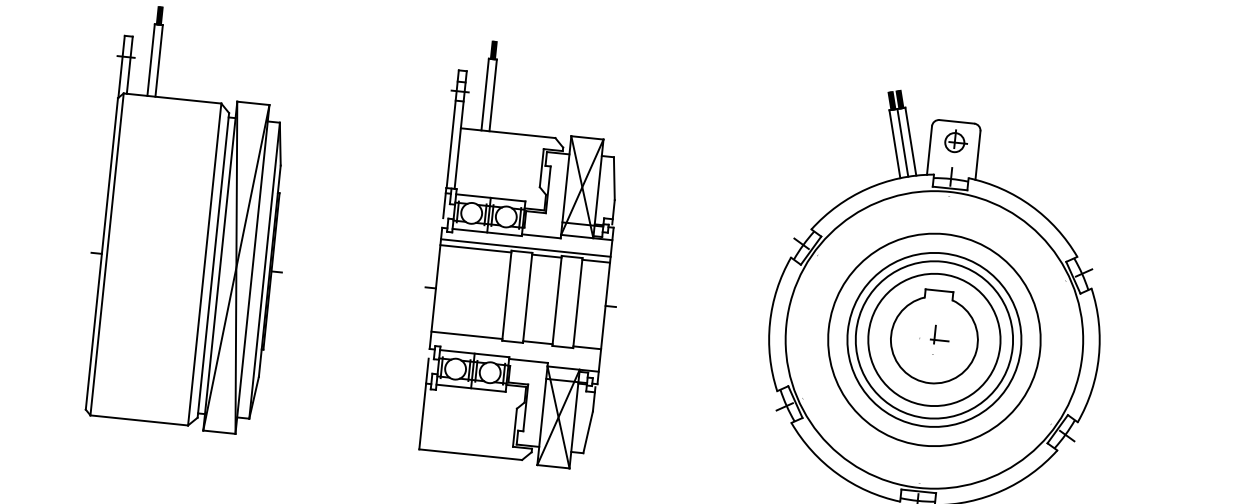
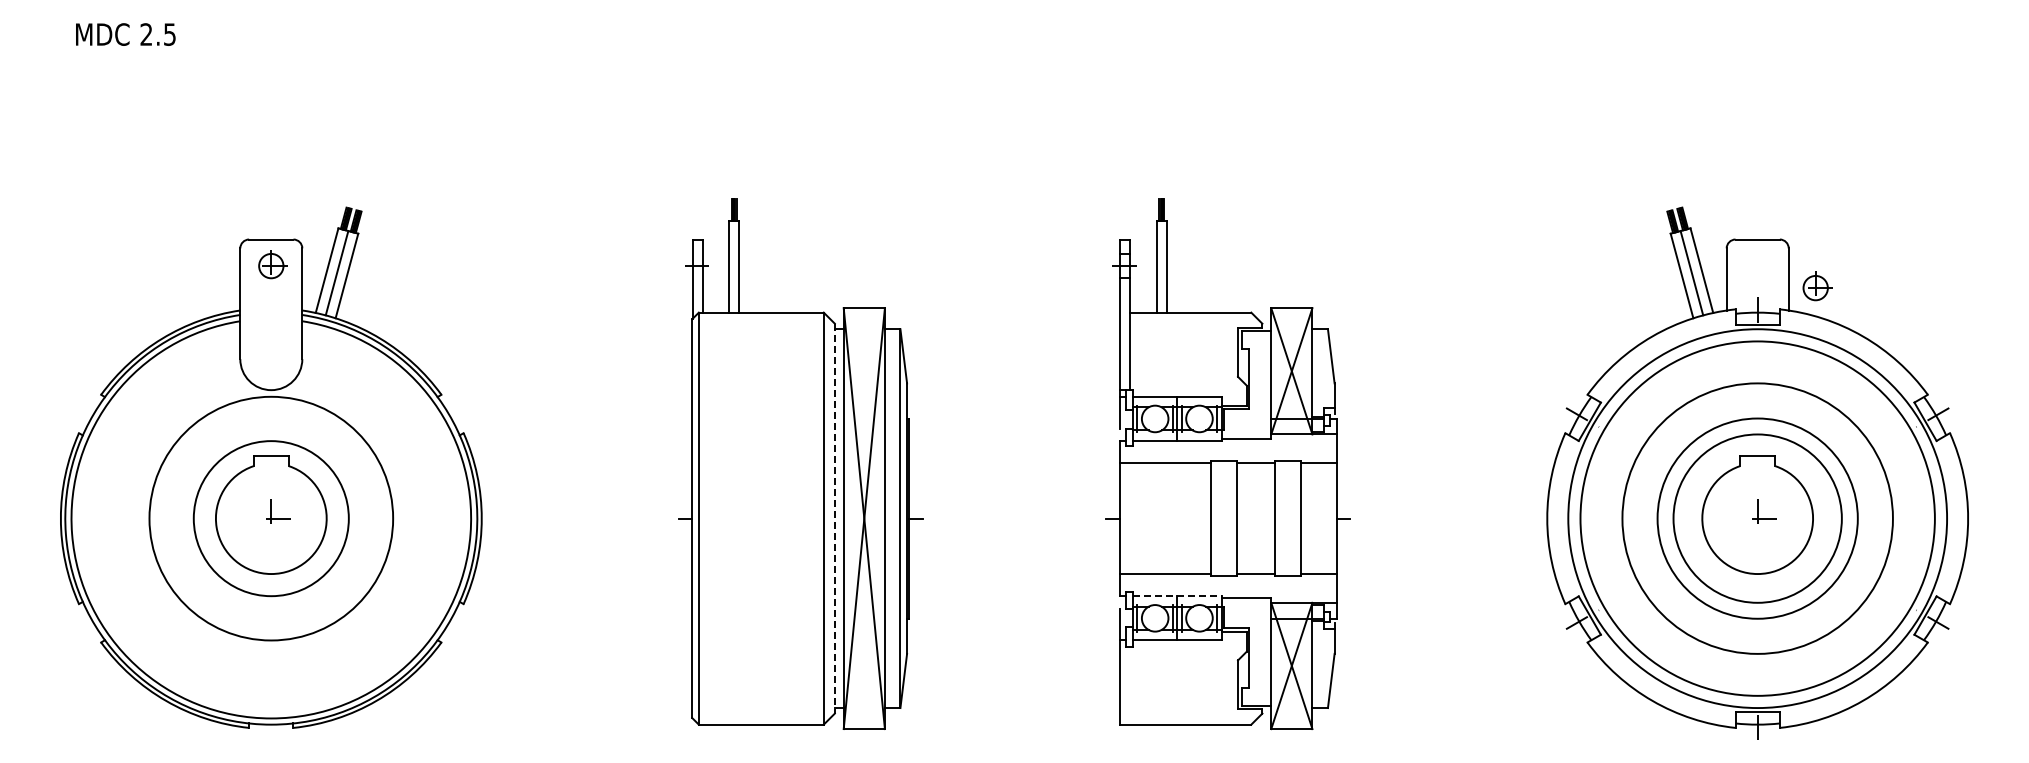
part: (956, 141) -> (1817, 286), moved
line: (525, 247) -> (1227, 455), removed
line: (213, 265) -> (834, 518), solid -> dashed
circle: (934, 339) -> (1757, 518), size x1.6
line: (474, 353) -> (1177, 596), solid -> dashed

